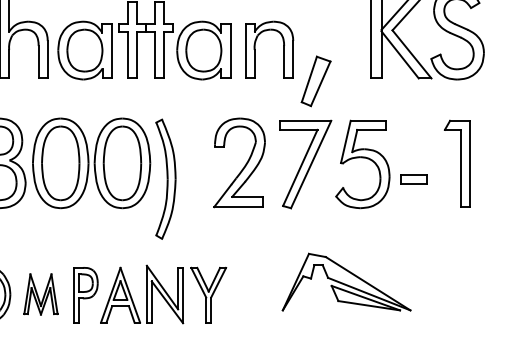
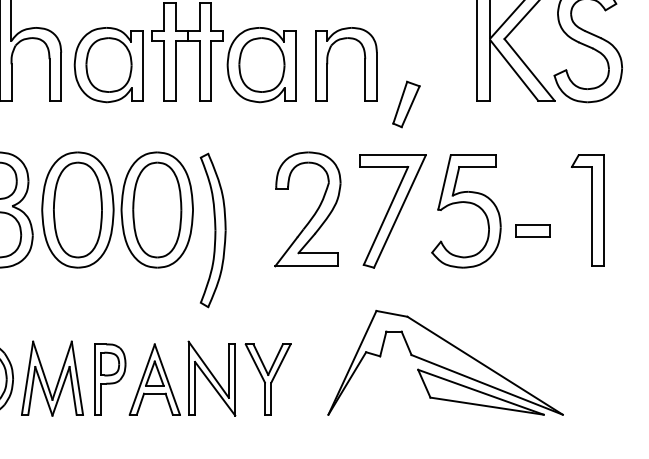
part: (316, 80) -> (406, 103), size x0.71
part: (346, 281) -> (445, 361), size x1.43
part: (40, 294) -> (51, 378), size x1.43

